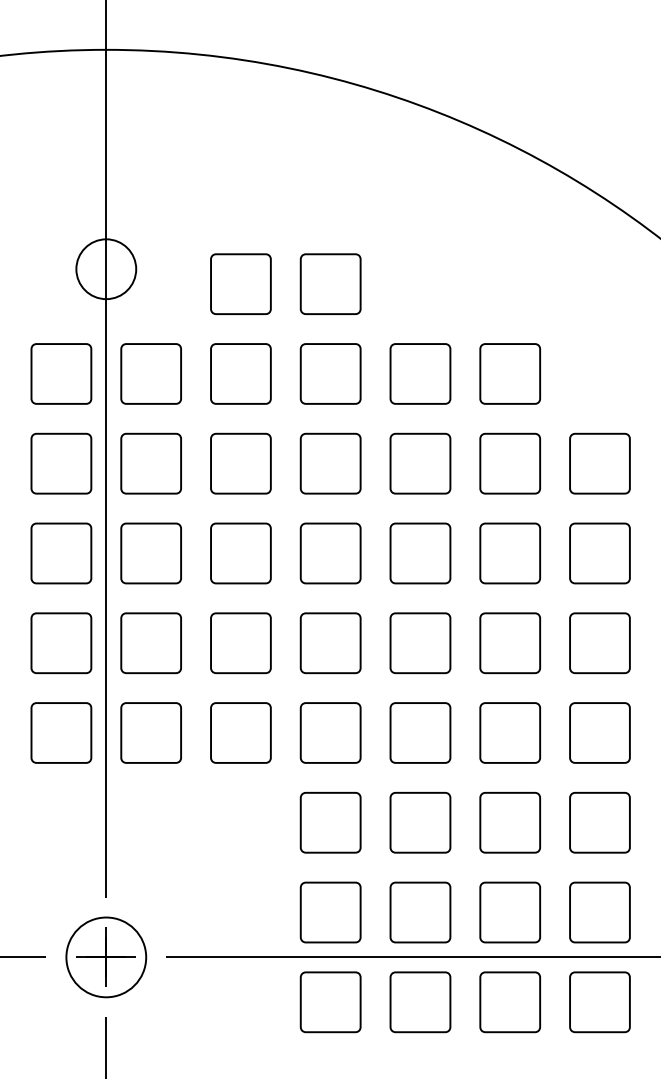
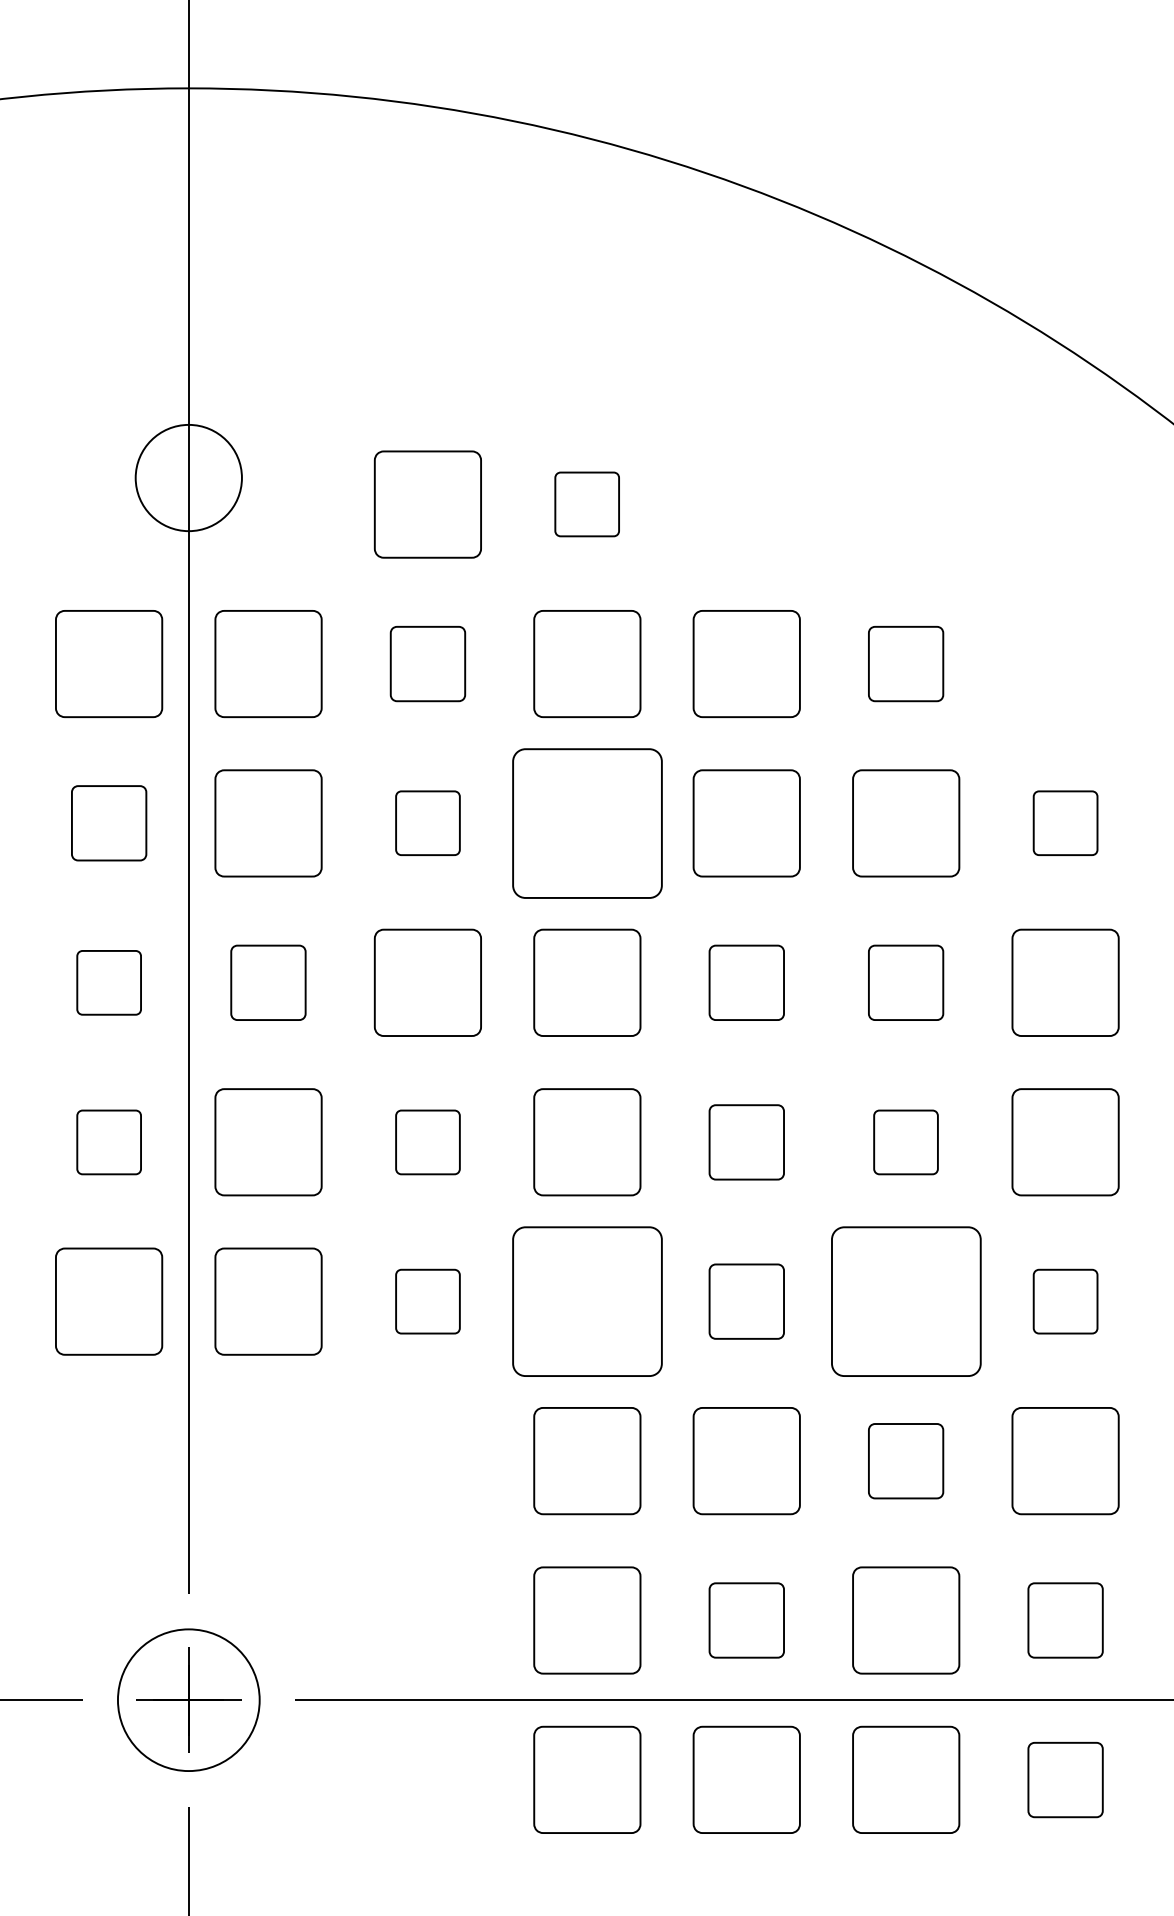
part: (330, 283) -> (587, 503), size x0.6
part: (240, 373) -> (427, 663), size x0.7
part: (509, 373) -> (904, 663), size x0.7
part: (61, 463) -> (109, 823), size x0.7
part: (240, 463) -> (427, 823), size x0.6
part: (330, 463) -> (587, 823), size x1.4
part: (599, 463) -> (1064, 823), size x0.6
part: (61, 553) -> (109, 982), size x0.6
part: (150, 553) -> (267, 982), size x0.7
part: (420, 553) -> (746, 982), size x0.7
part: (509, 553) -> (904, 982), size x0.7
part: (61, 643) -> (109, 1142), size x0.6
part: (240, 643) -> (427, 1142), size x0.6
part: (420, 643) -> (746, 1142), size x0.7
part: (509, 643) -> (904, 1142), size x0.6
part: (240, 732) -> (427, 1300), size x0.6
part: (330, 732) -> (587, 1300), size x1.4
part: (420, 732) -> (746, 1300), size x0.7
part: (509, 732) -> (904, 1300), size x1.4
part: (599, 732) -> (1064, 1300), size x0.6
part: (509, 822) -> (904, 1460), size x0.7
part: (420, 912) -> (746, 1620), size x0.7
part: (599, 912) -> (1064, 1620), size x0.7
part: (599, 1002) -> (1064, 1780), size x0.7

